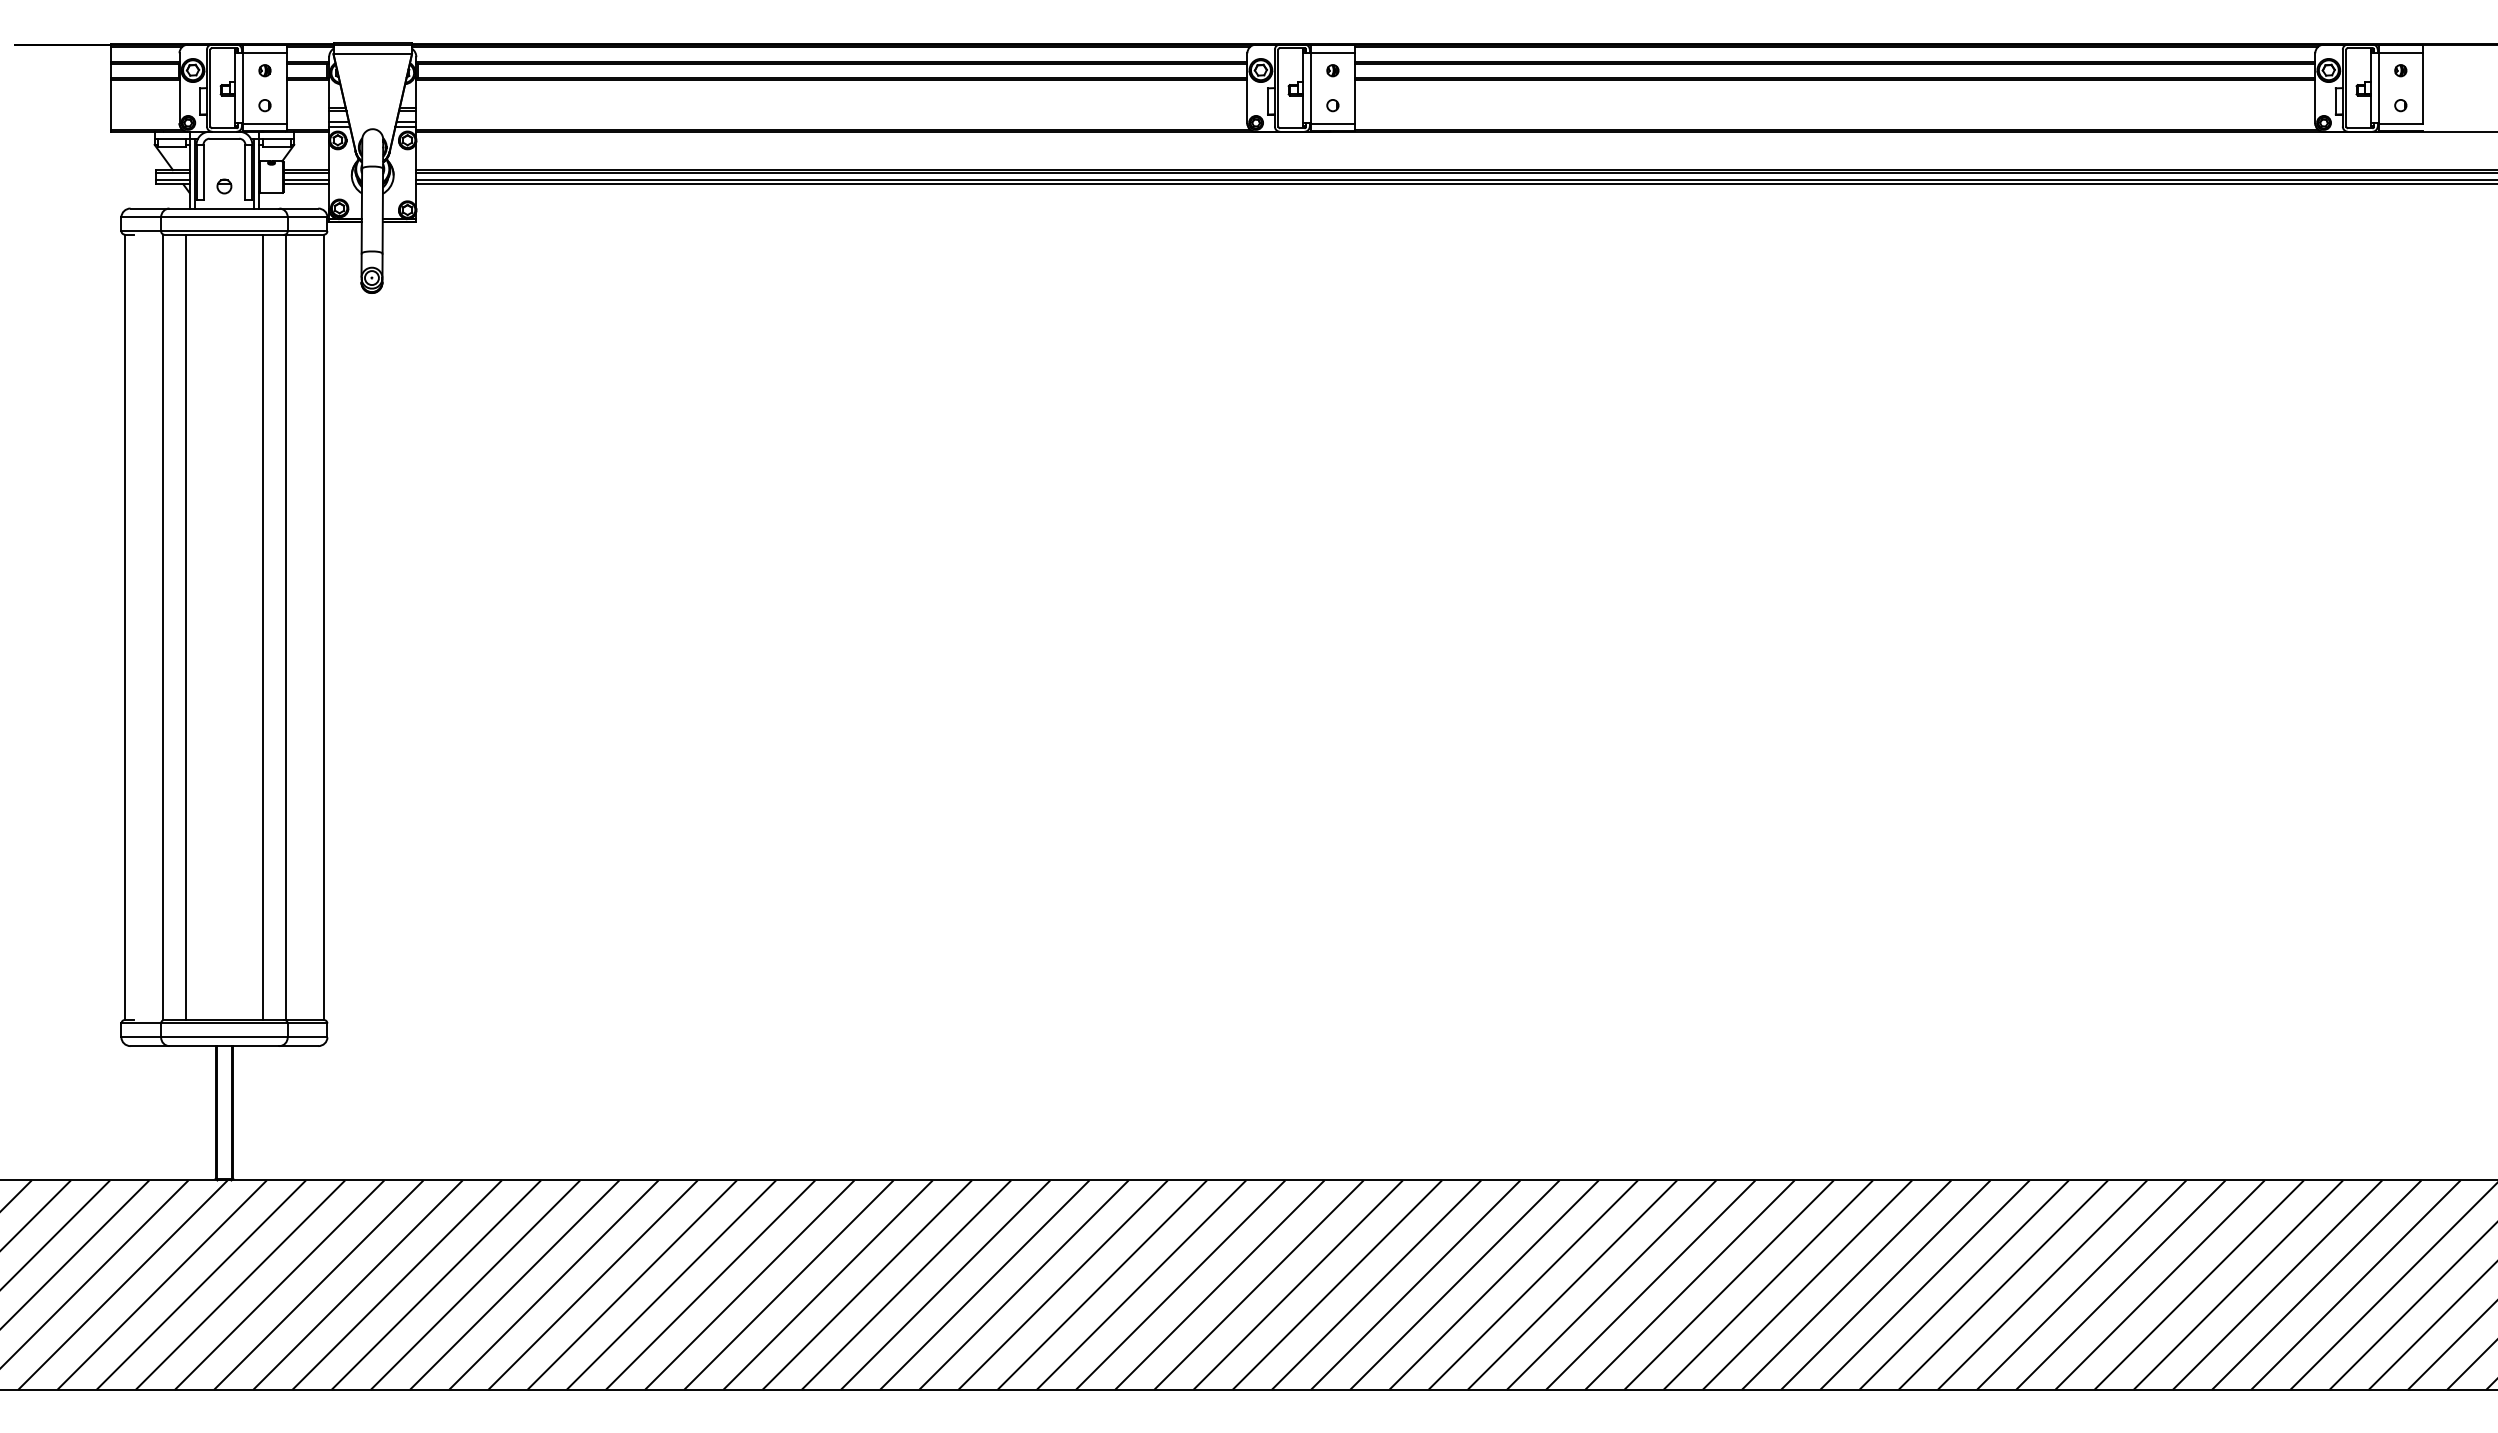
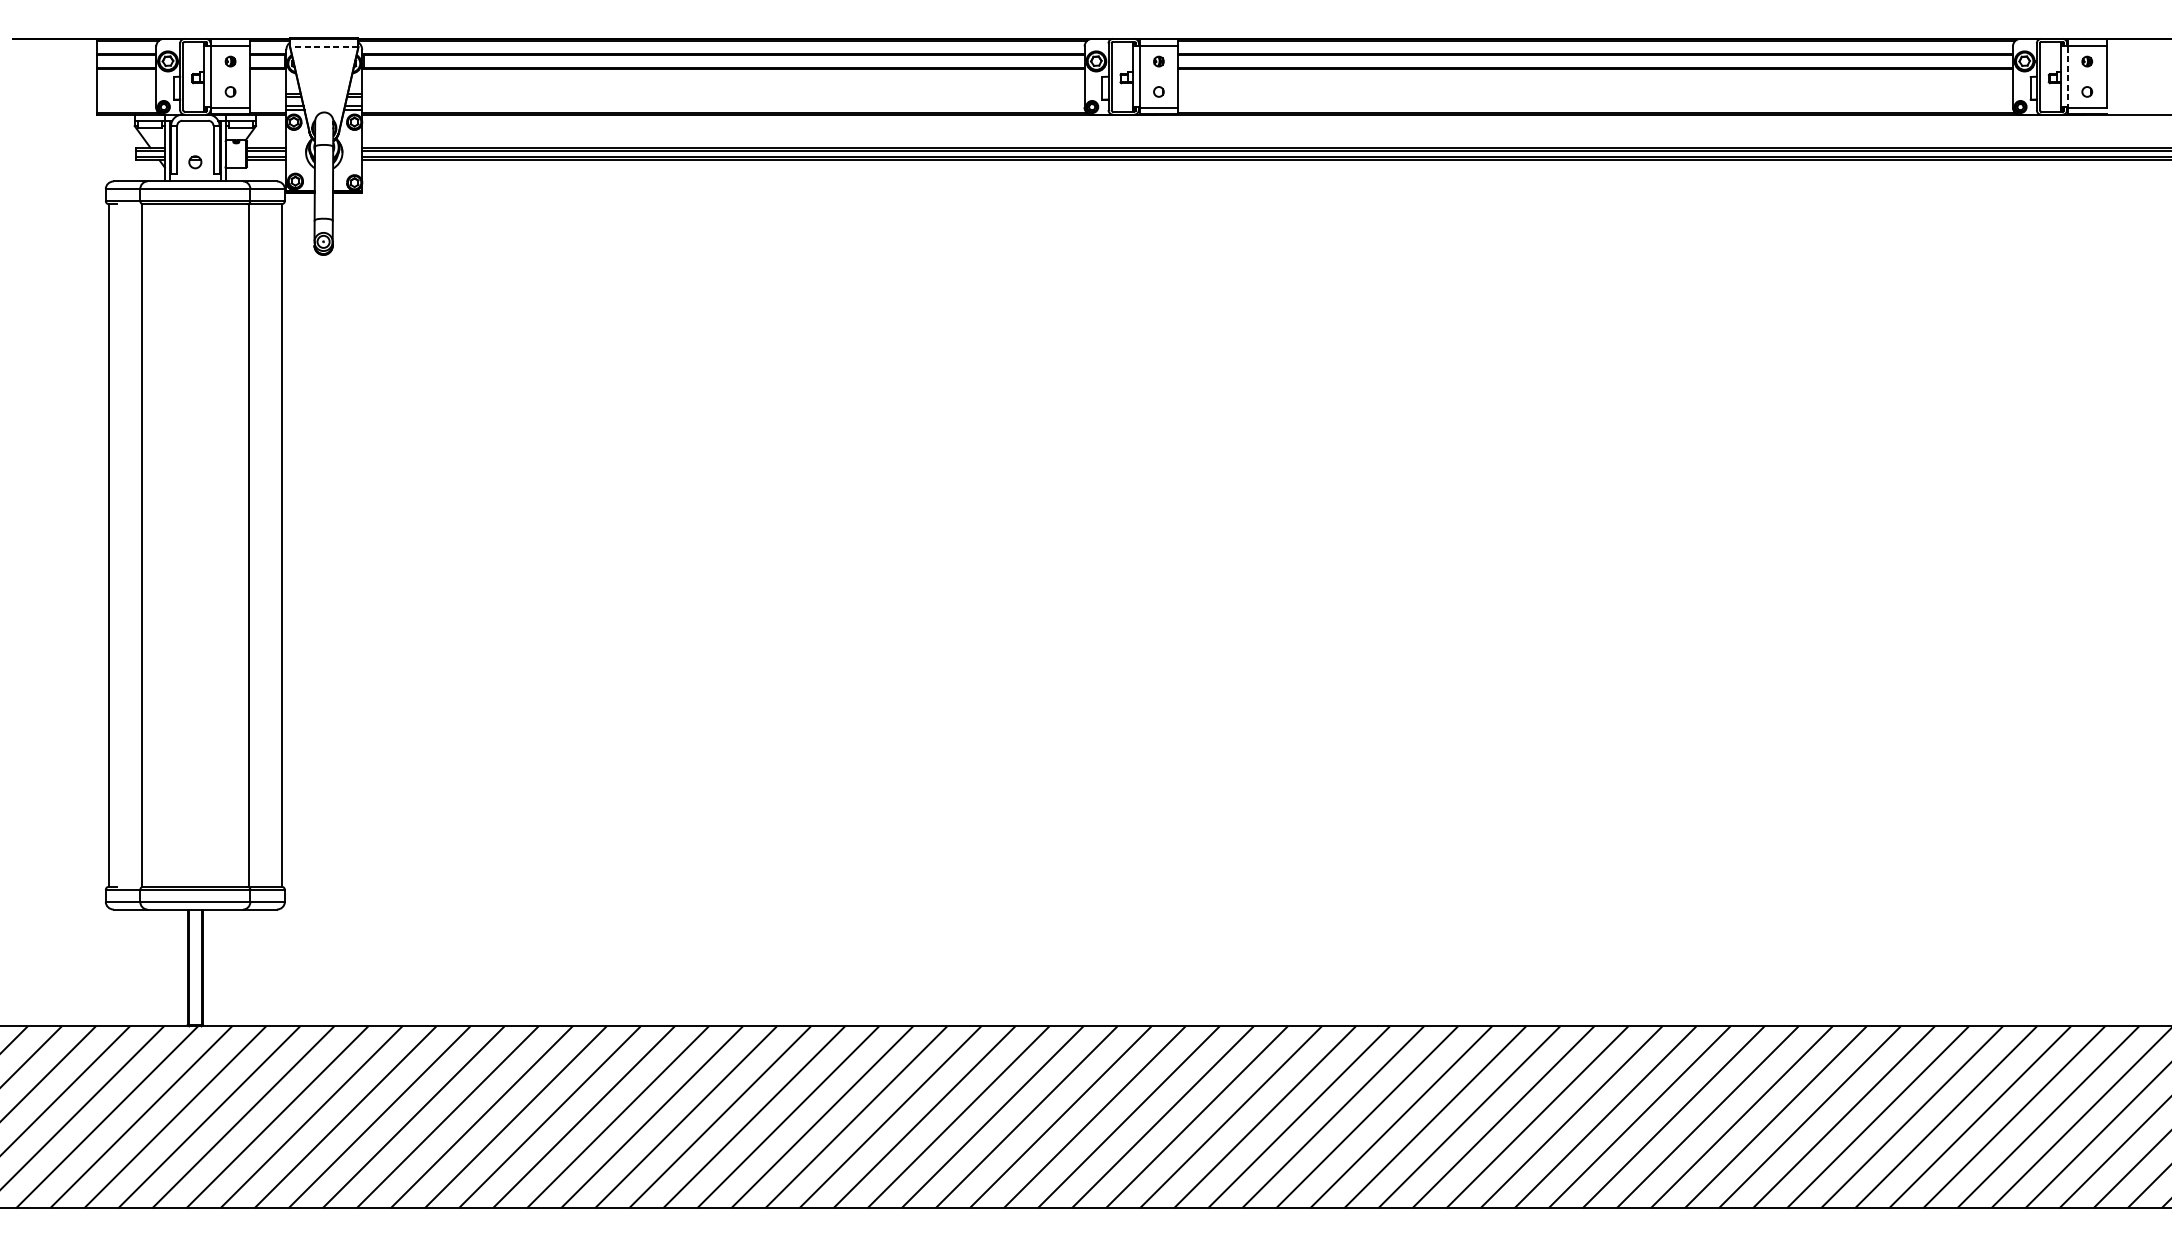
line: (372, 54) -> (324, 47), solid -> dashed
line: (2378, 88) -> (2067, 77), solid -> dashed
line: (185, 626) -> (161, 544), removed
line: (262, 626) -> (228, 544), removed

